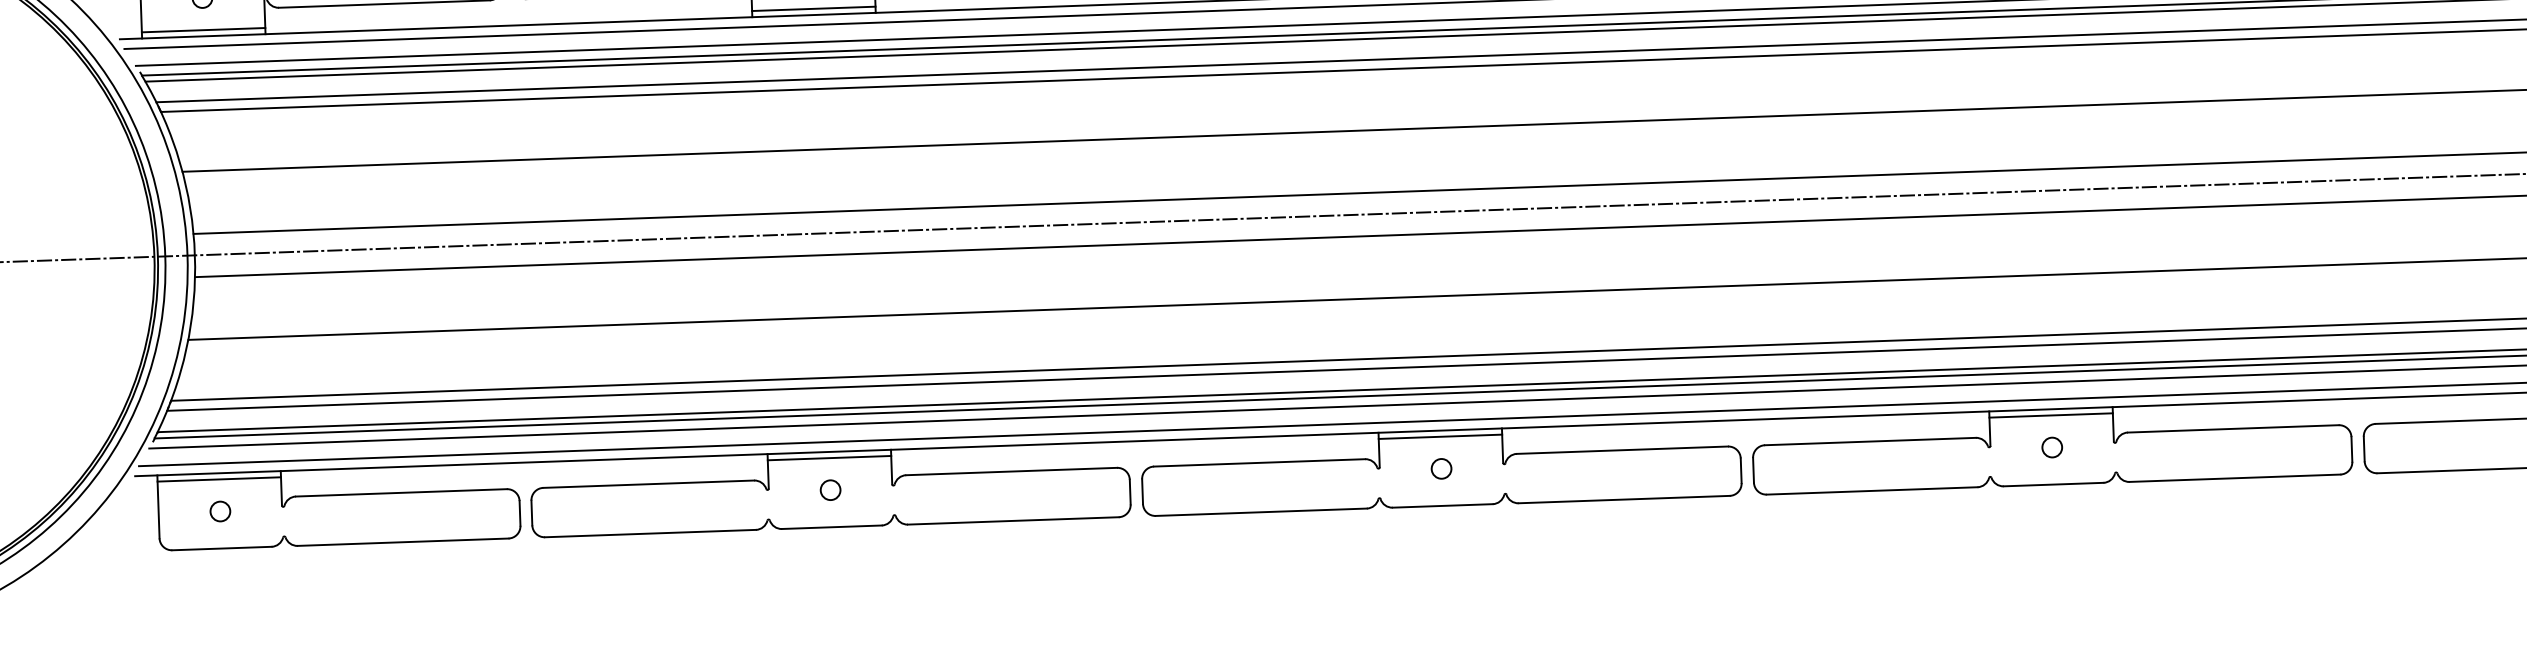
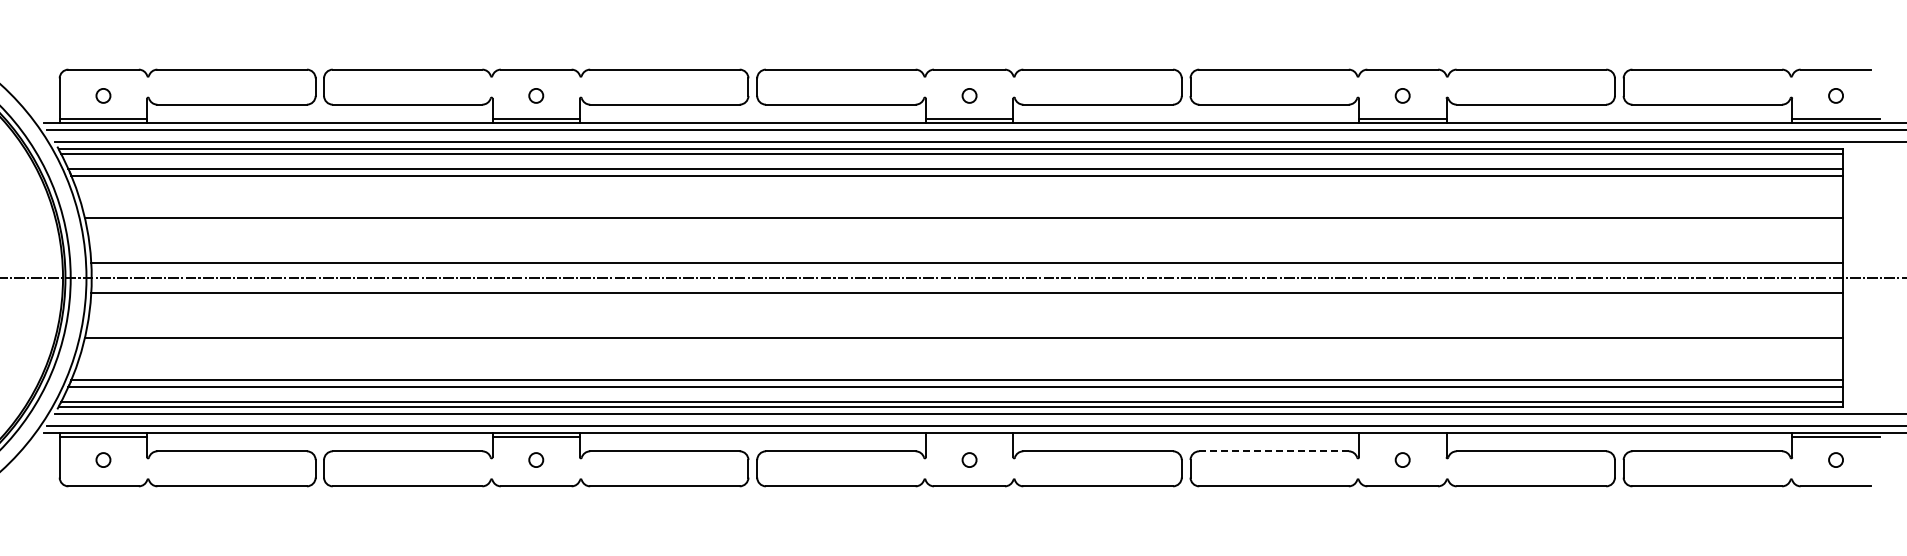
line: (2050, 415) -> (1402, 437), removed
line: (1440, 437) -> (969, 437), removed
line: (1871, 441) -> (1274, 451), solid -> dashed

